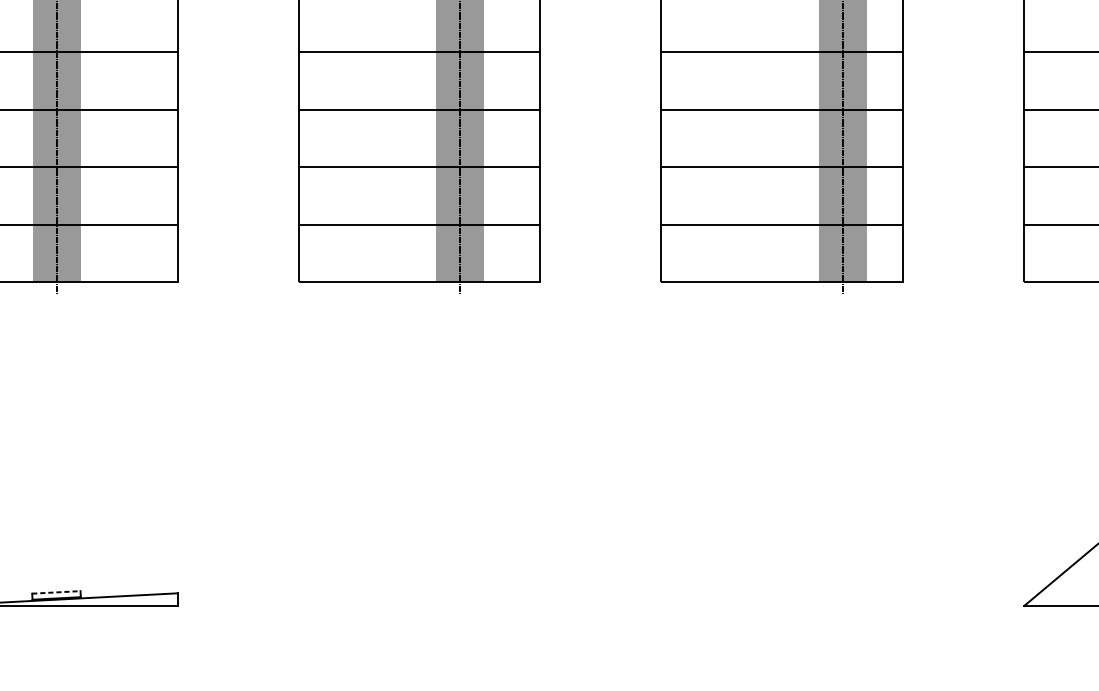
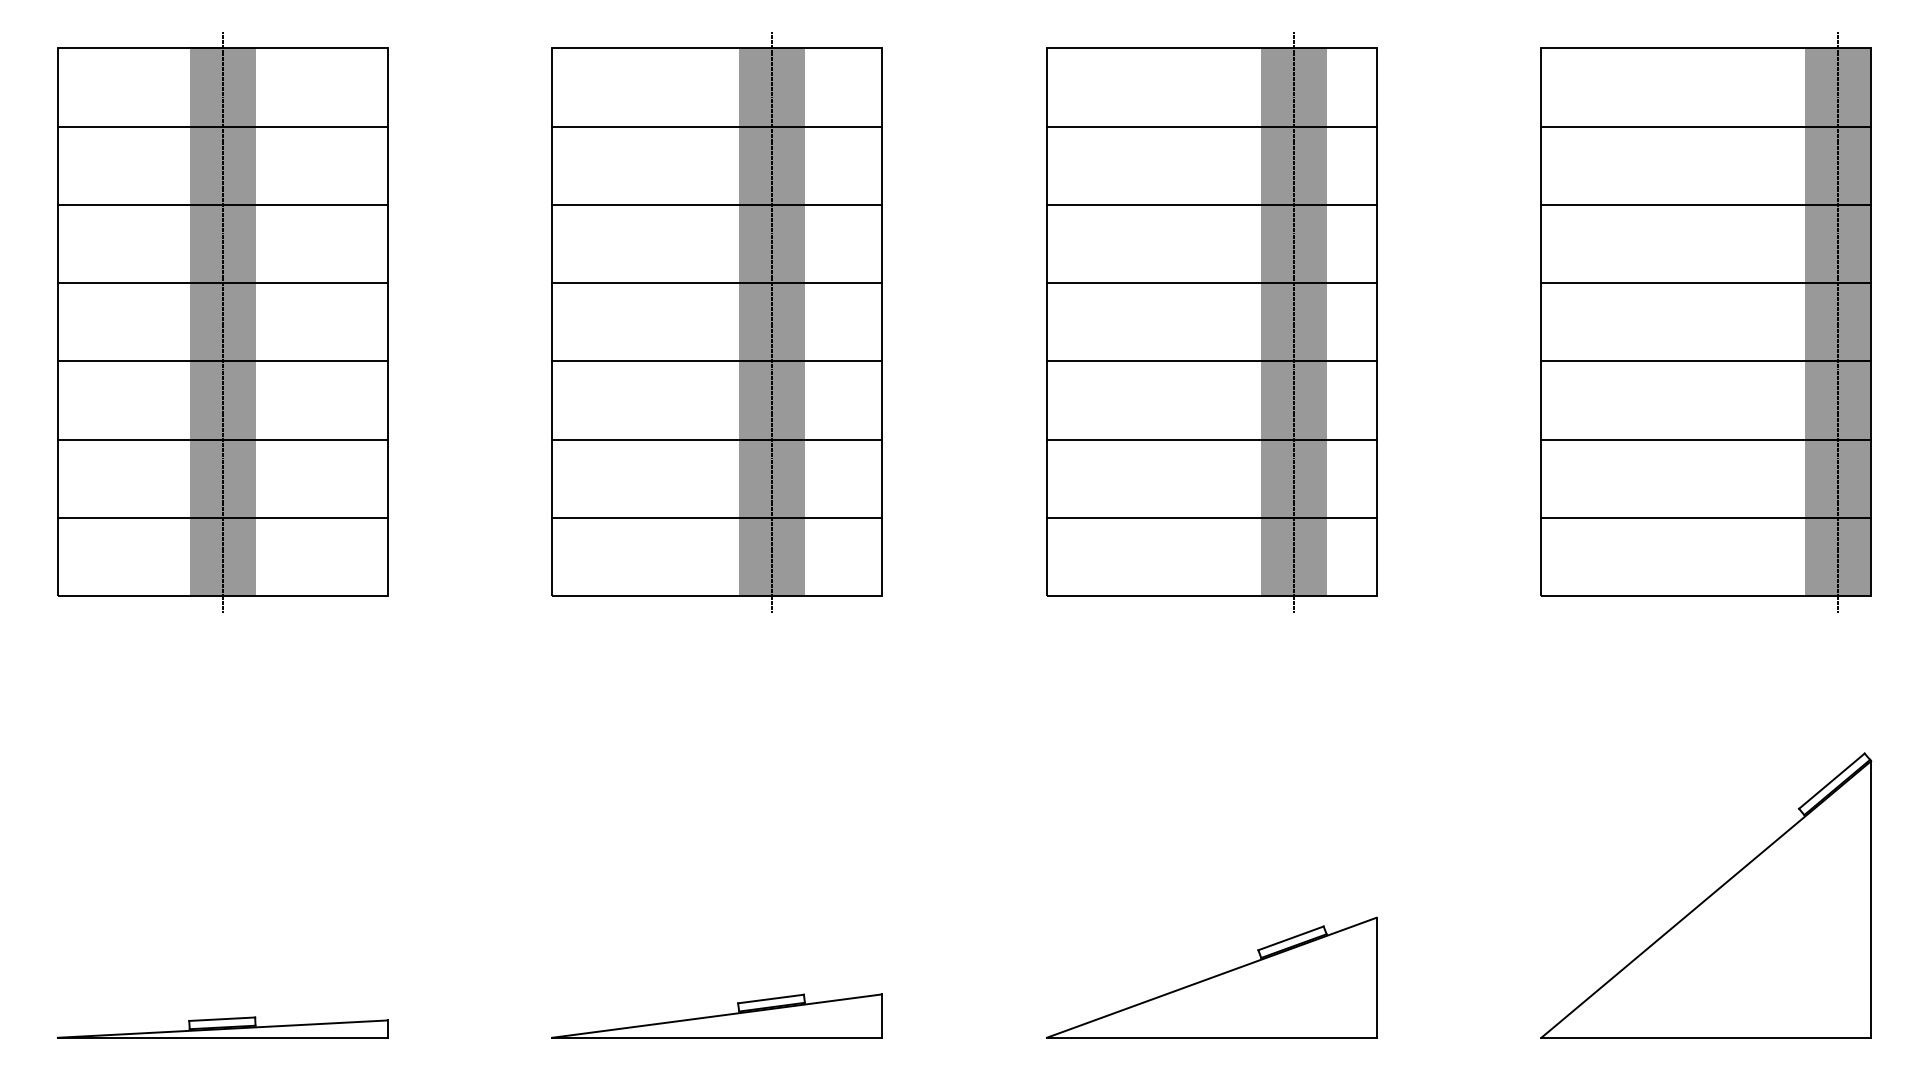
part: (782, 561) -> (1211, 977), added
part: (418, 589) -> (716, 1015), added
line: (56, 592) -> (222, 1019), dashed -> solid

